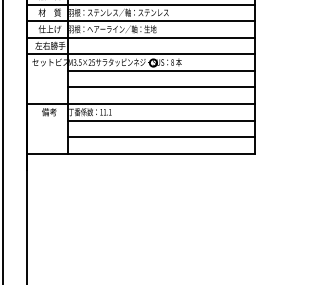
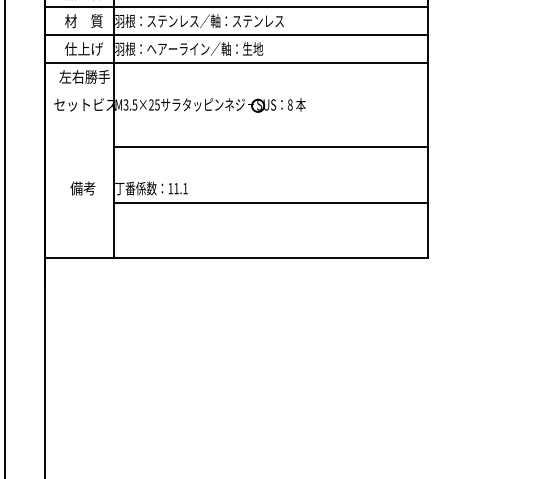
line: (140, 54) -> (236, 91), removed
line: (161, 70) -> (271, 118), removed
line: (140, 104) -> (236, 175), removed
line: (161, 137) -> (271, 231), removed

